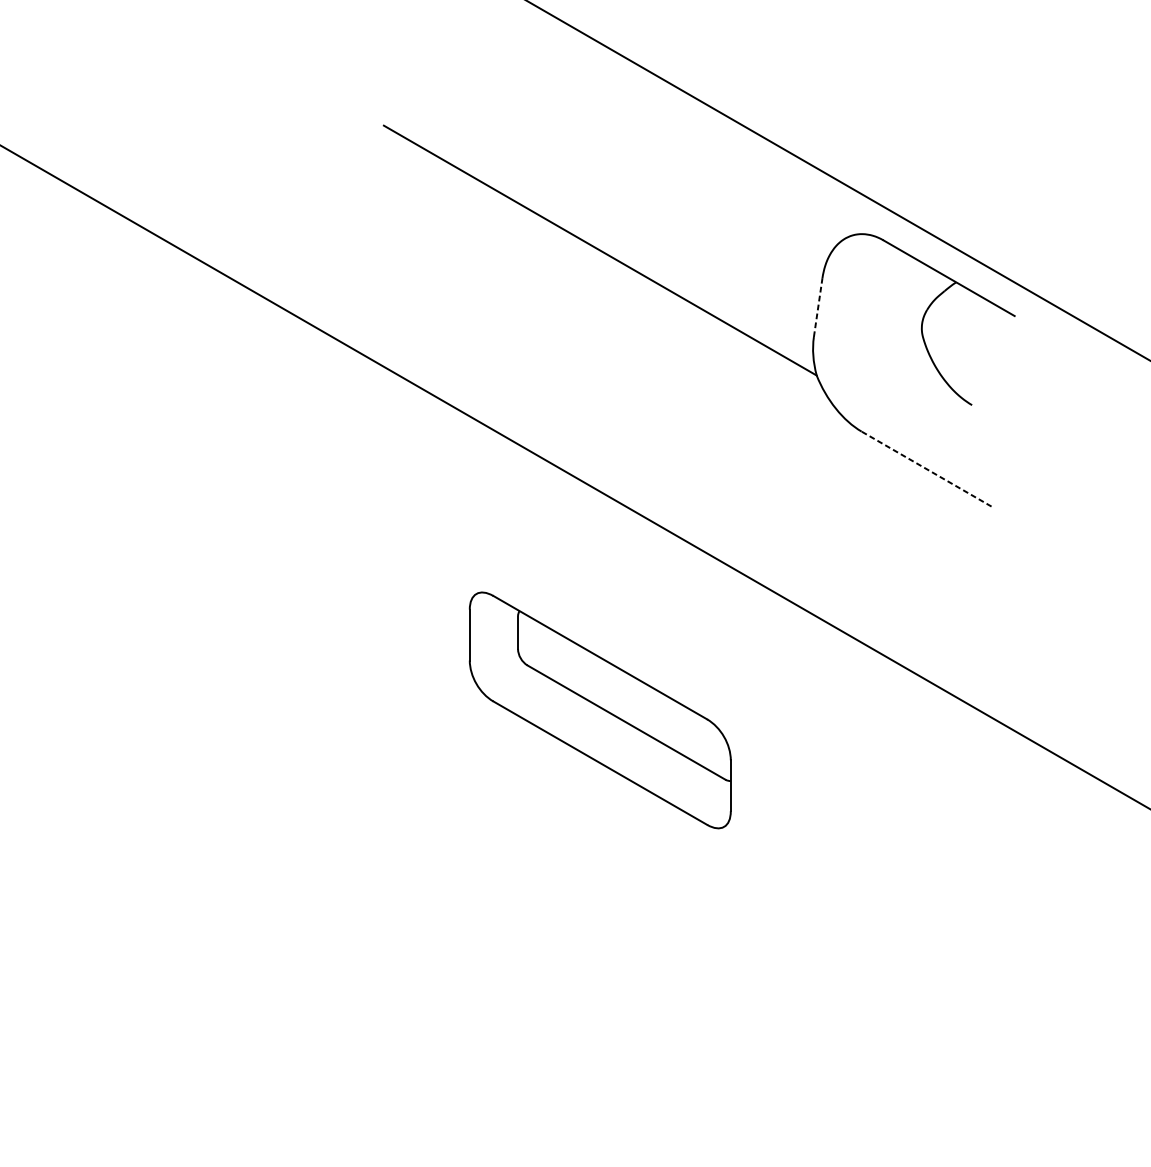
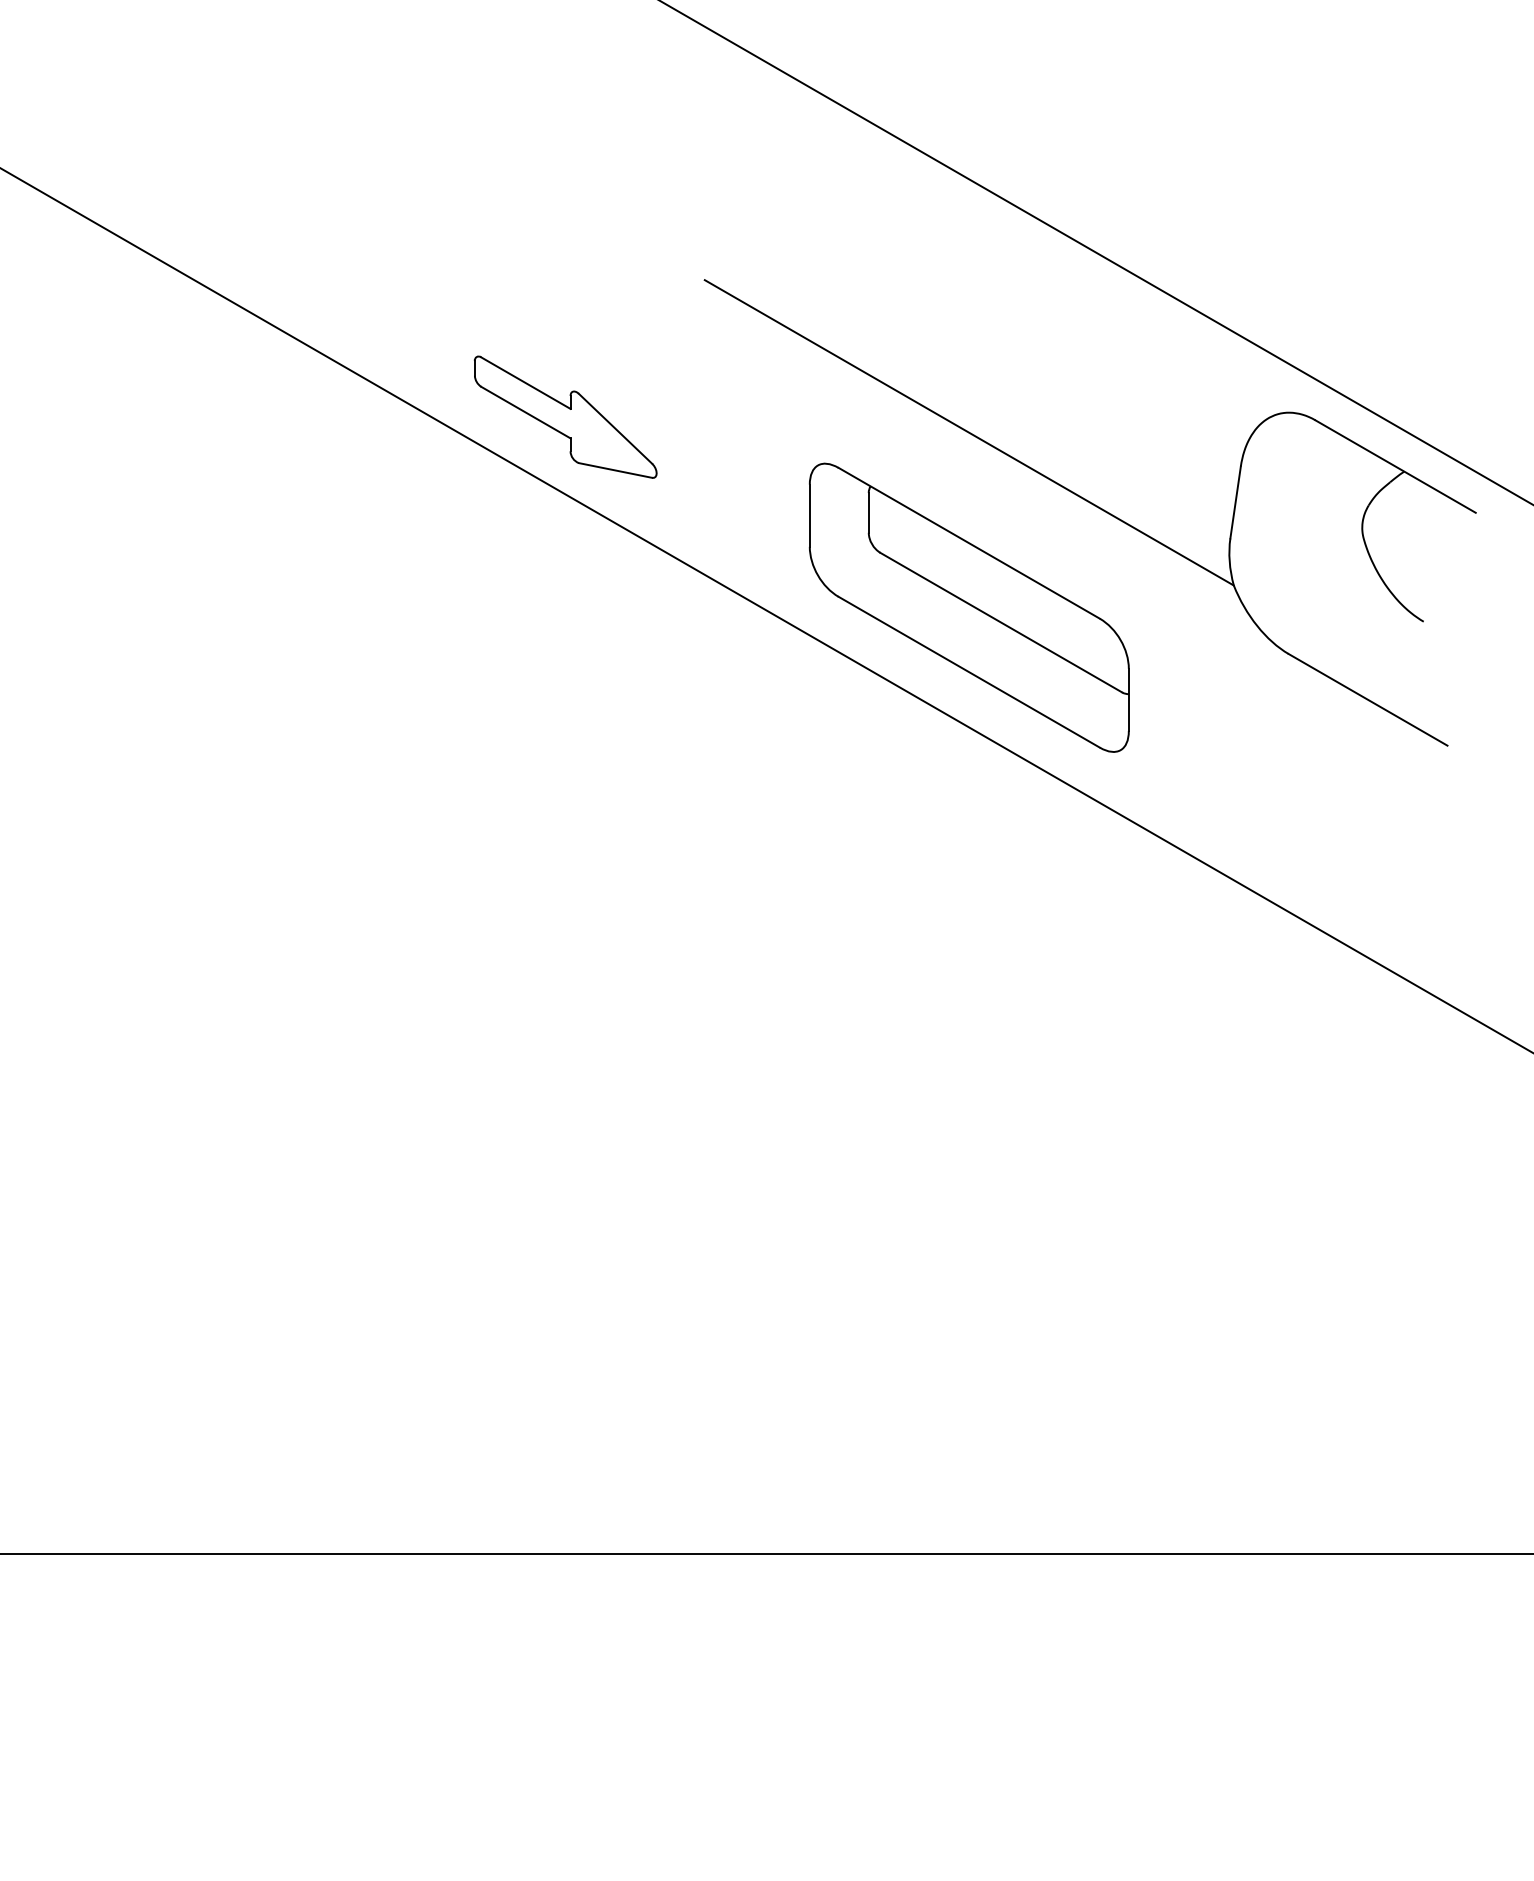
part: (269, 237) -> (565, 416), added
line: (818, 306) -> (1235, 501), dashed -> solid
line: (926, 468) -> (1368, 699), dashed -> solid
part: (599, 710) -> (968, 607), moved

